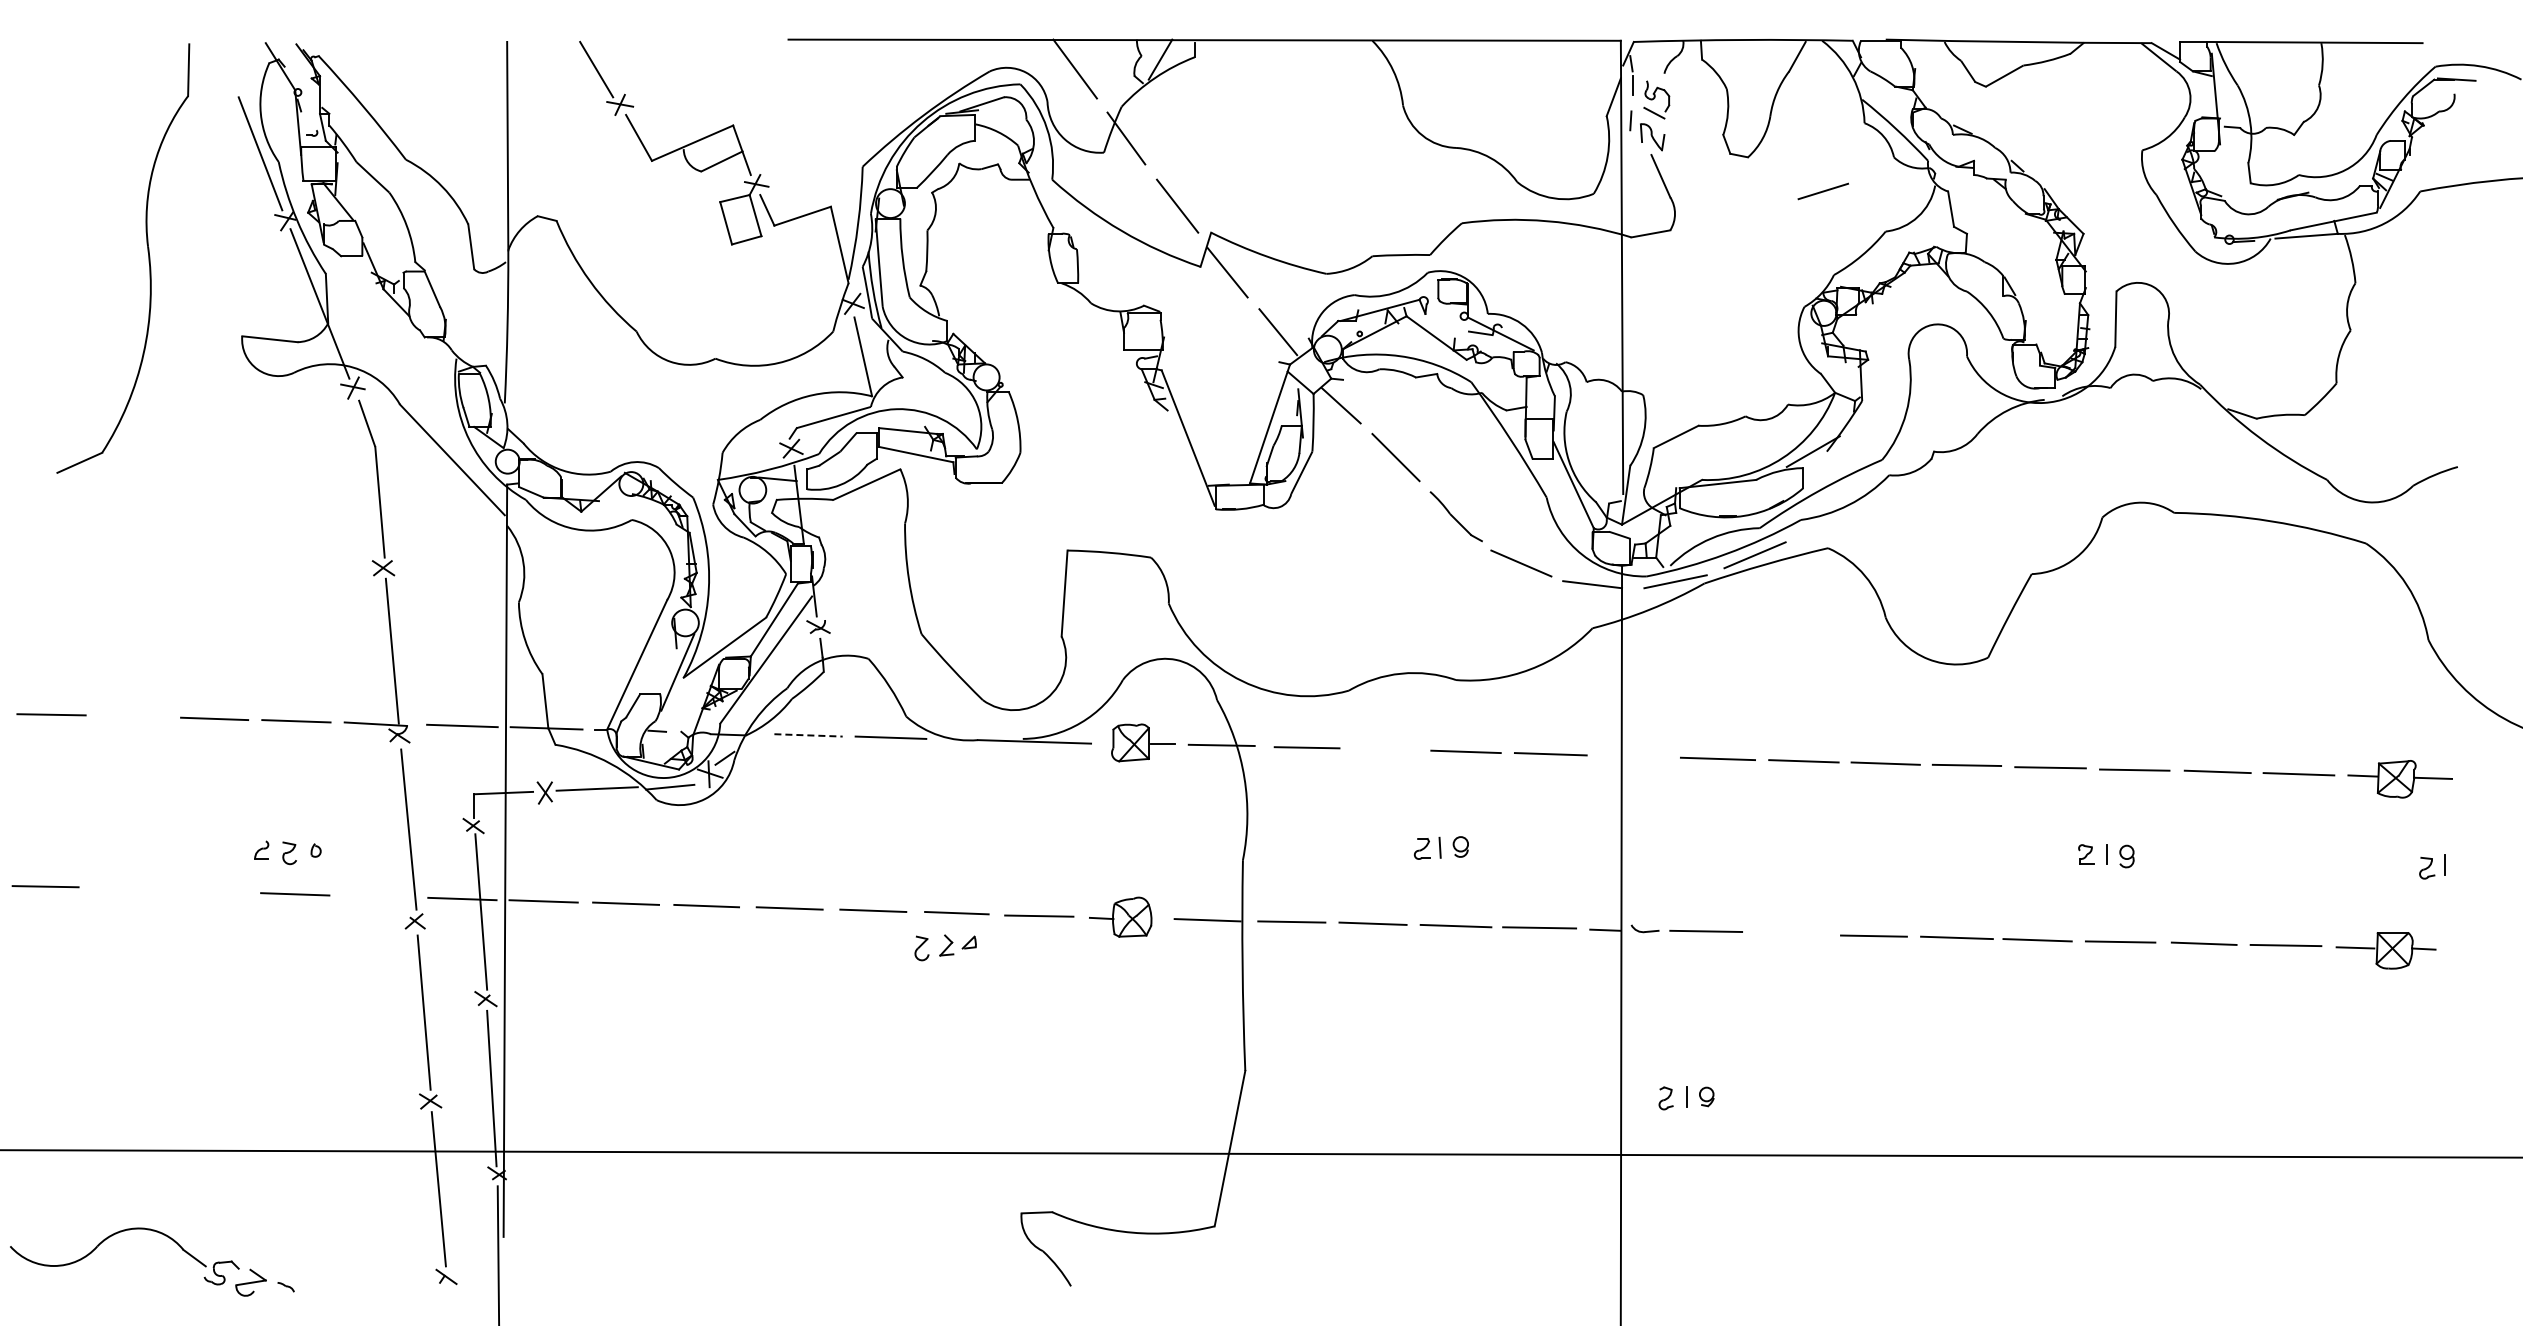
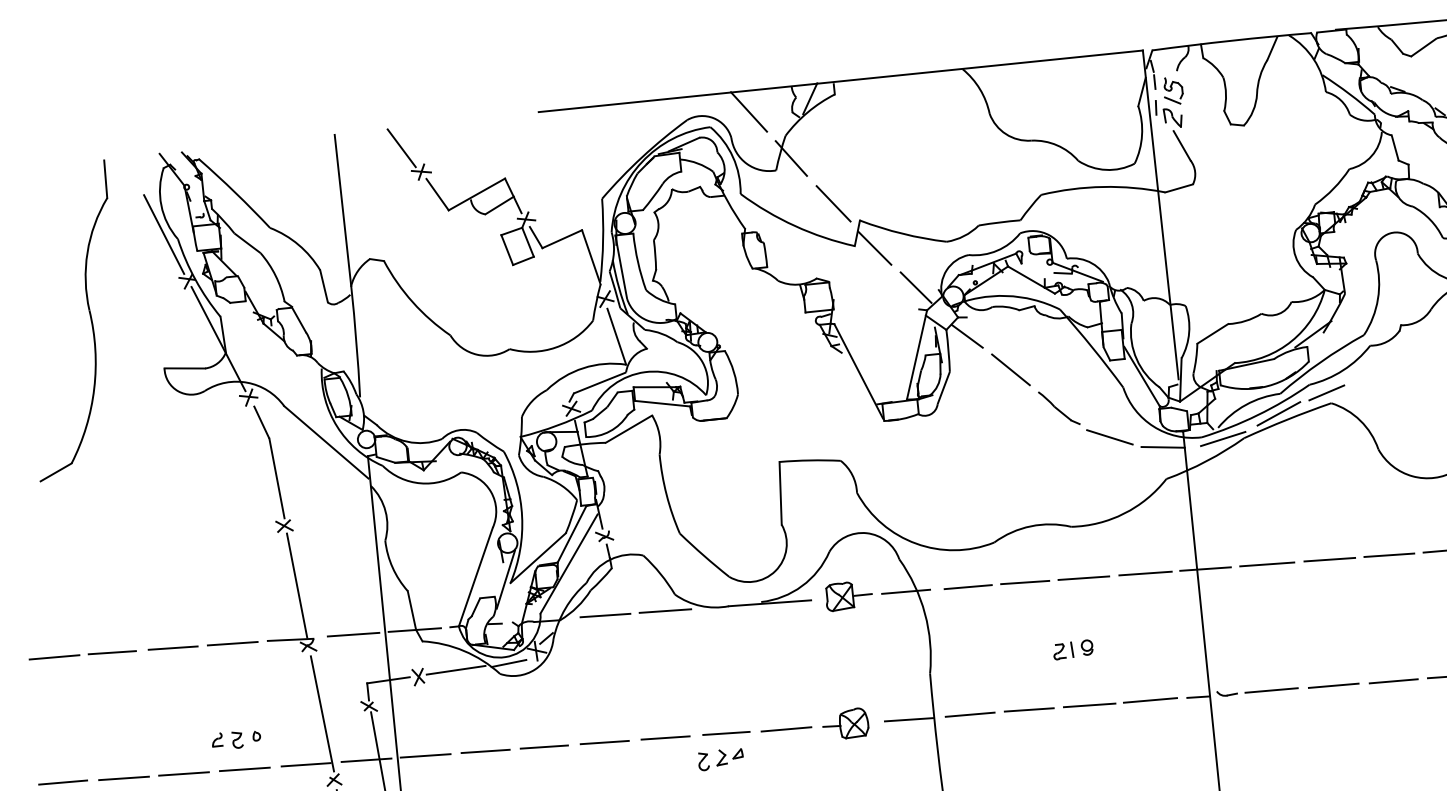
line: (1822, 191) -> (1326, 392), moved
line: (130, 716) -> (111, 652), added
line: (809, 735) -> (606, 615), dashed -> solid
line: (1385, 749) -> (1025, 582), added
line: (1632, 756) -> (1205, 569), added
line: (129, 889) -> (124, 778), added
line: (211, 891) -> (183, 773), added
line: (378, 896) -> (305, 764), added
line: (1791, 933) -> (1333, 685), added

